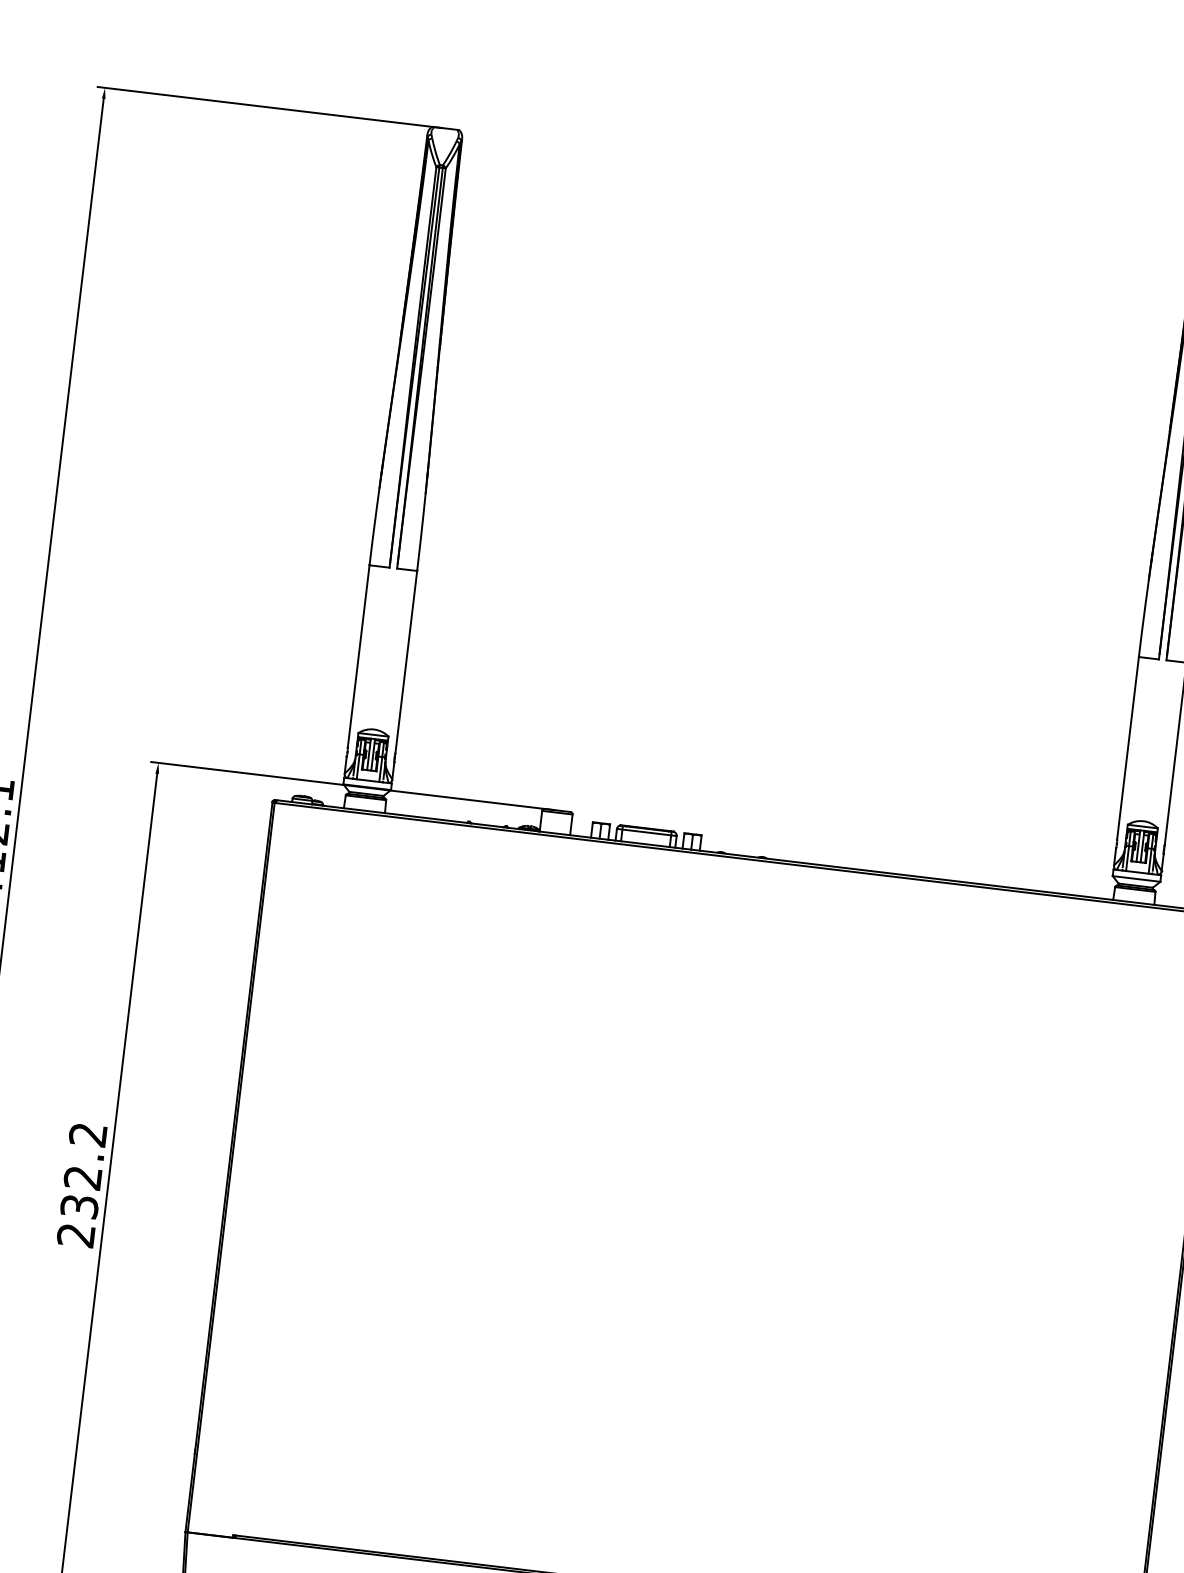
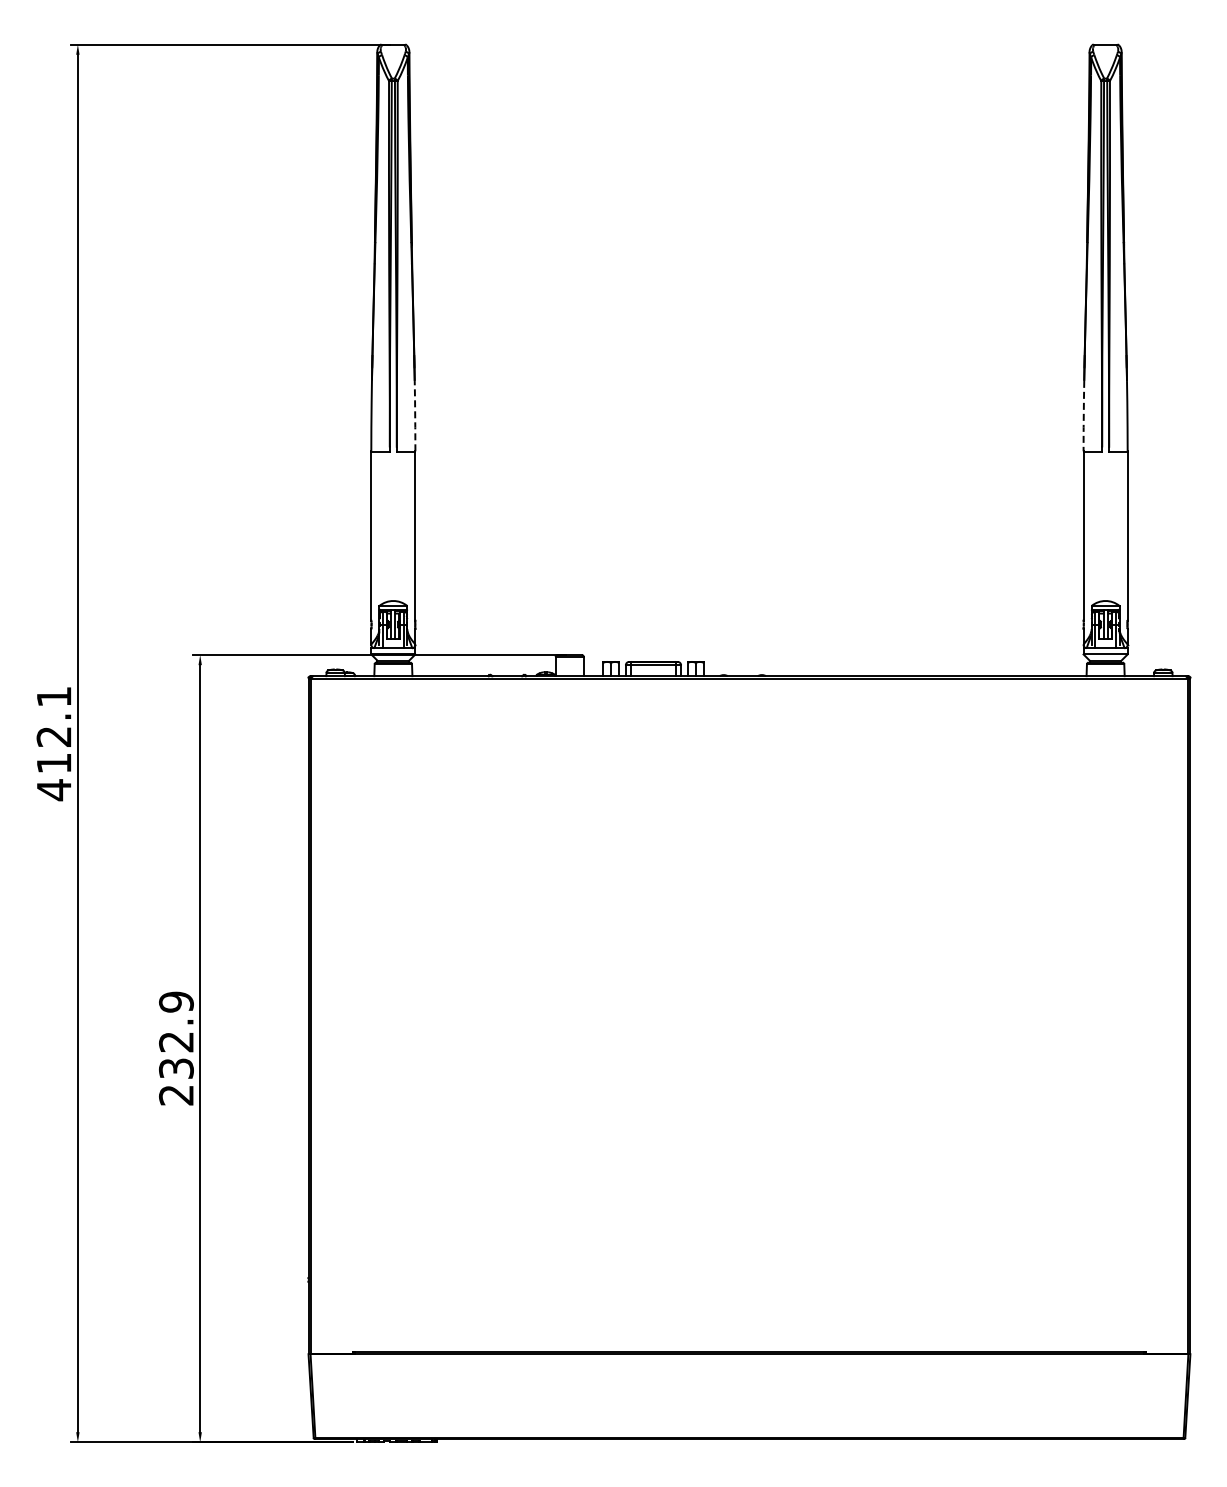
line: (421, 531) -> (415, 415), solid -> dashed
line: (1143, 618) -> (1083, 415), solid -> dashed
text: (88, 1134) -> (176, 1001), 232.2 -> 232.9

